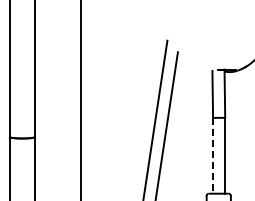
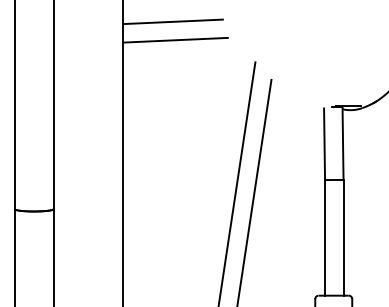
line: (113, 13) -> (173, 20), added
line: (114, 25) -> (174, 39), added
line: (213, 155) -> (325, 237), dashed -> solid

